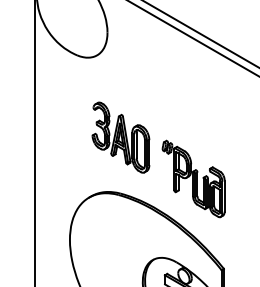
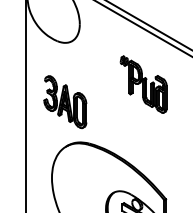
part: (120, 137) -> (64, 102), moved
part: (193, 178) -> (143, 84), moved

